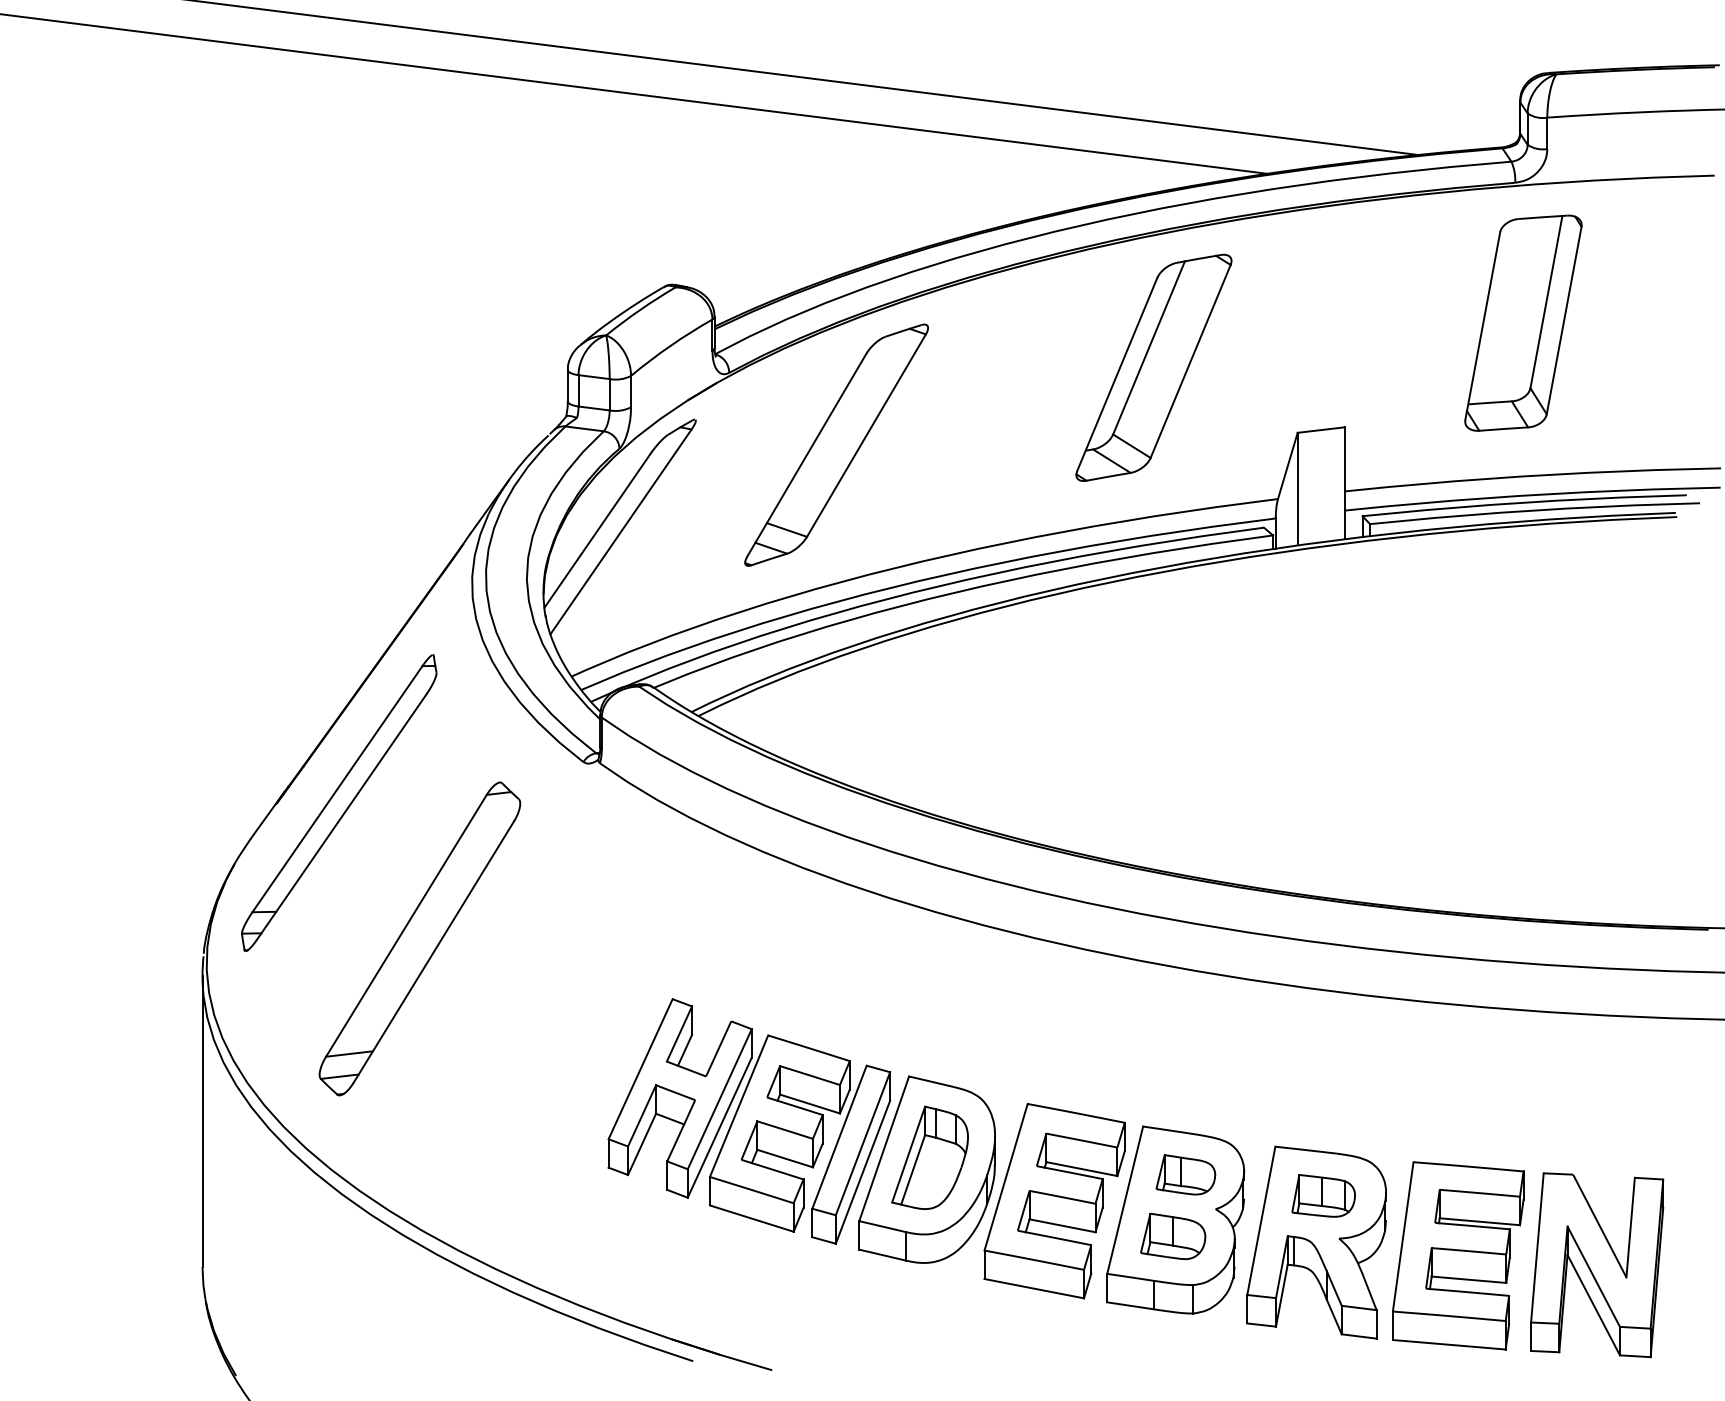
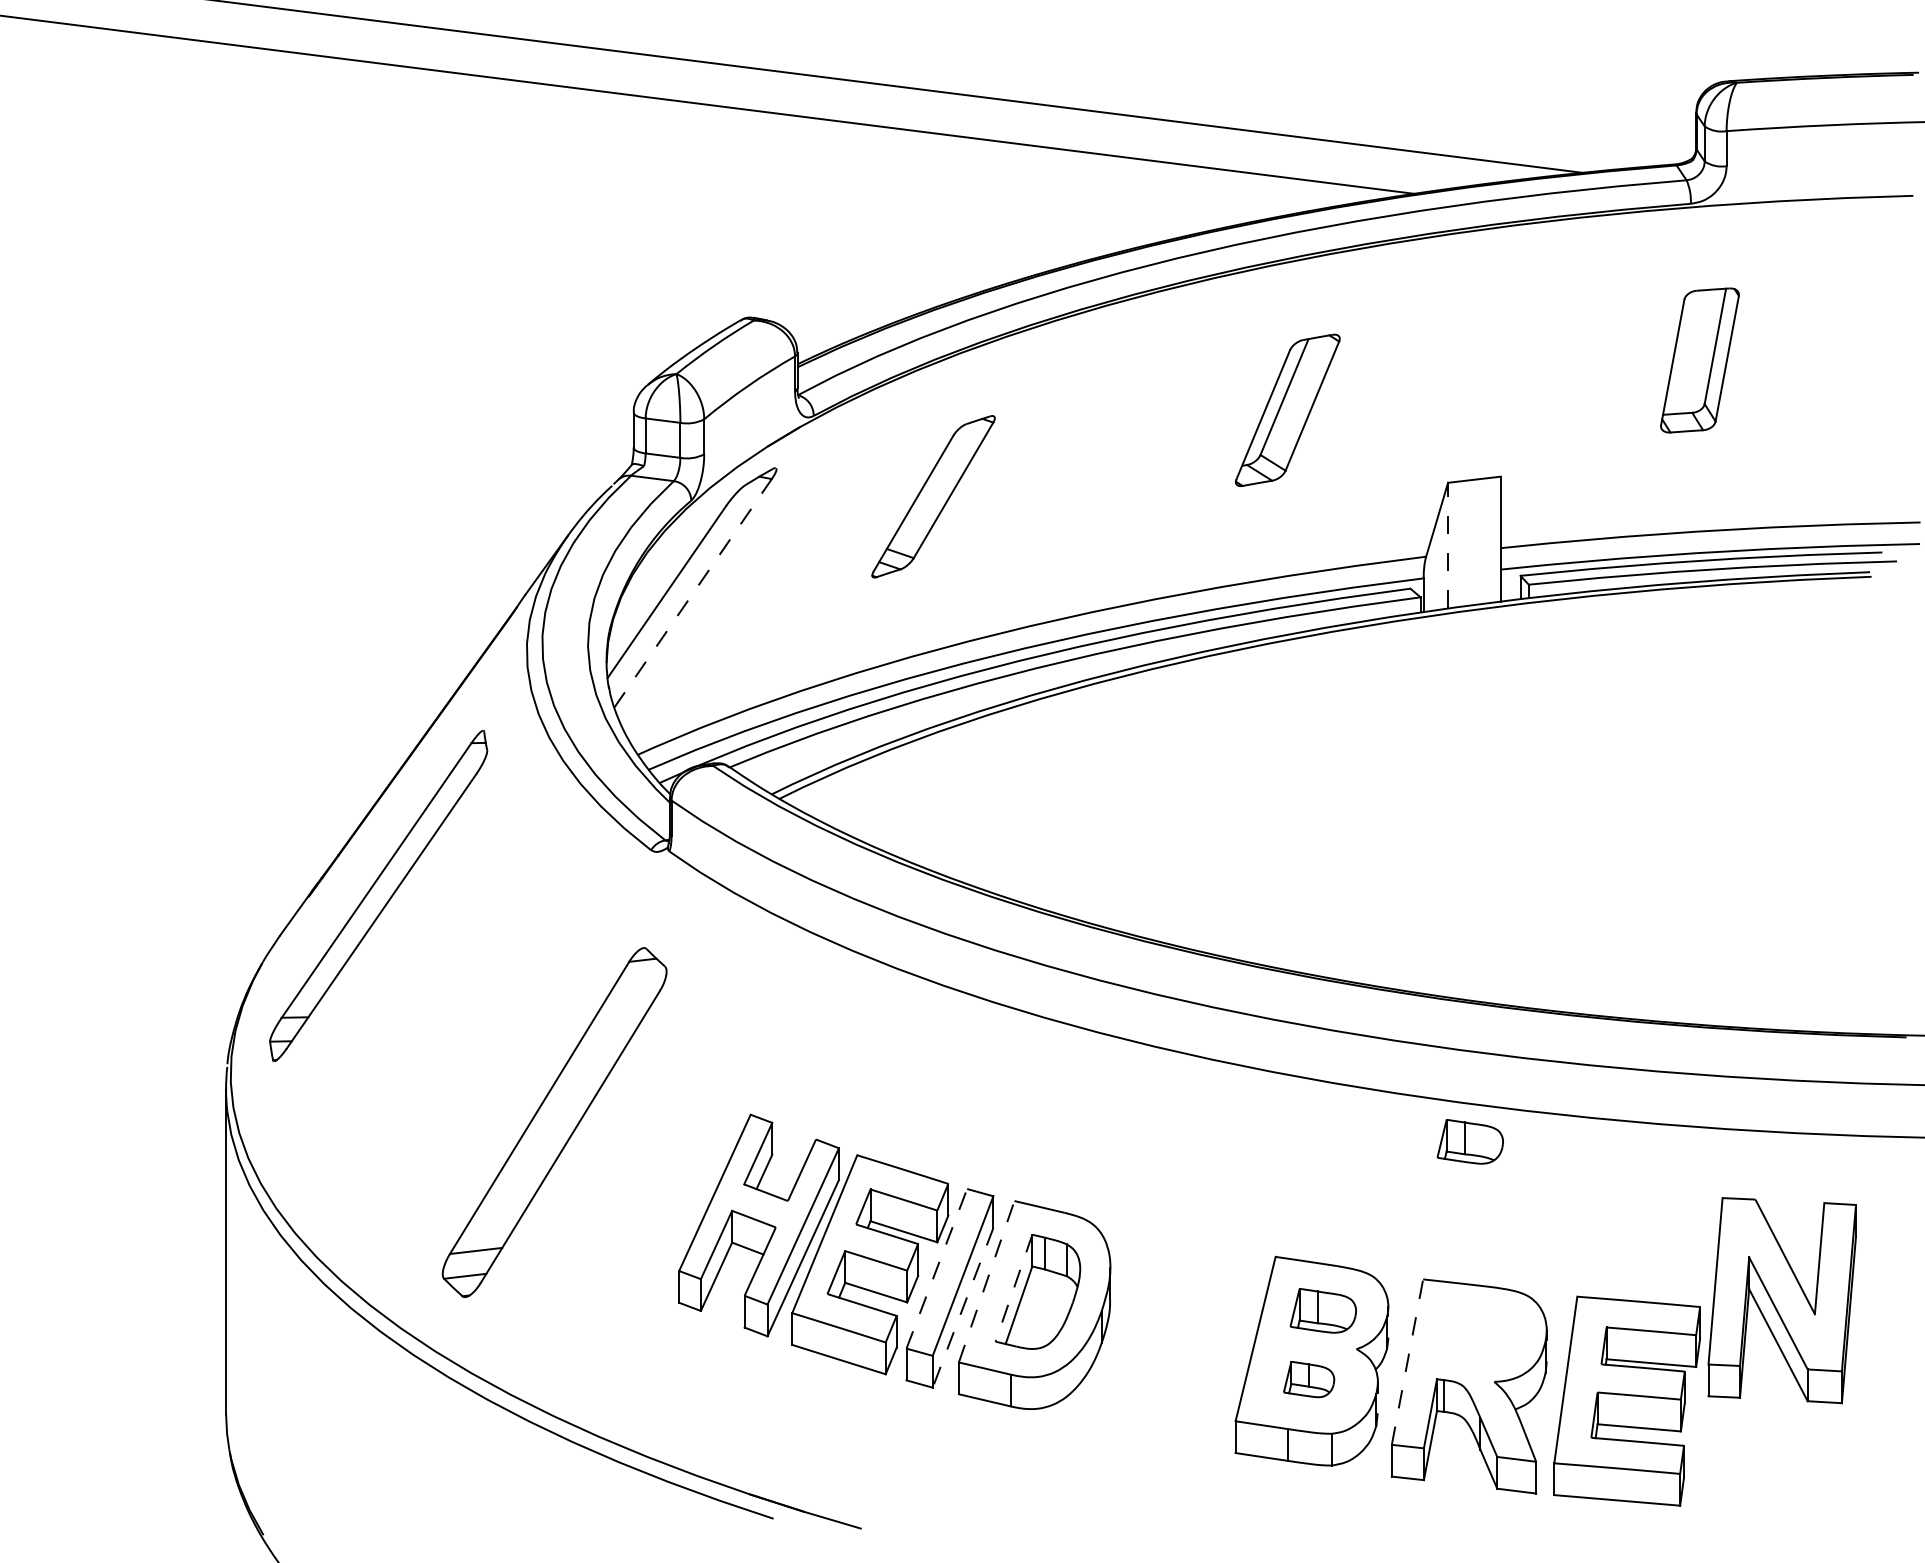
part: (1522, 323) -> (1699, 360), size x0.6
part: (1153, 368) -> (1287, 410), size x0.6
part: (836, 445) -> (933, 496), size x0.6
line: (1298, 488) -> (1448, 545), solid -> dashed
line: (621, 532) -> (693, 593), solid -> dashed
part: (419, 938) -> (554, 1122), moved
part: (1316, 1023) -> (1469, 1141), added
line: (840, 1136) -> (937, 1268), solid -> dashed
line: (884, 1148) -> (986, 1281), solid -> dashed
line: (908, 1154) -> (1013, 1288), solid -> dashed
line: (862, 1172) -> (962, 1308), solid -> dashed
part: (1323, 1196) -> (1476, 1334), removed
part: (1054, 1200) -> (1176, 1339), removed
line: (1261, 1220) -> (1407, 1361), solid -> dashed
part: (1172, 1236) -> (1308, 1379), size x0.7
part: (1596, 1265) -> (1781, 1300), moved

